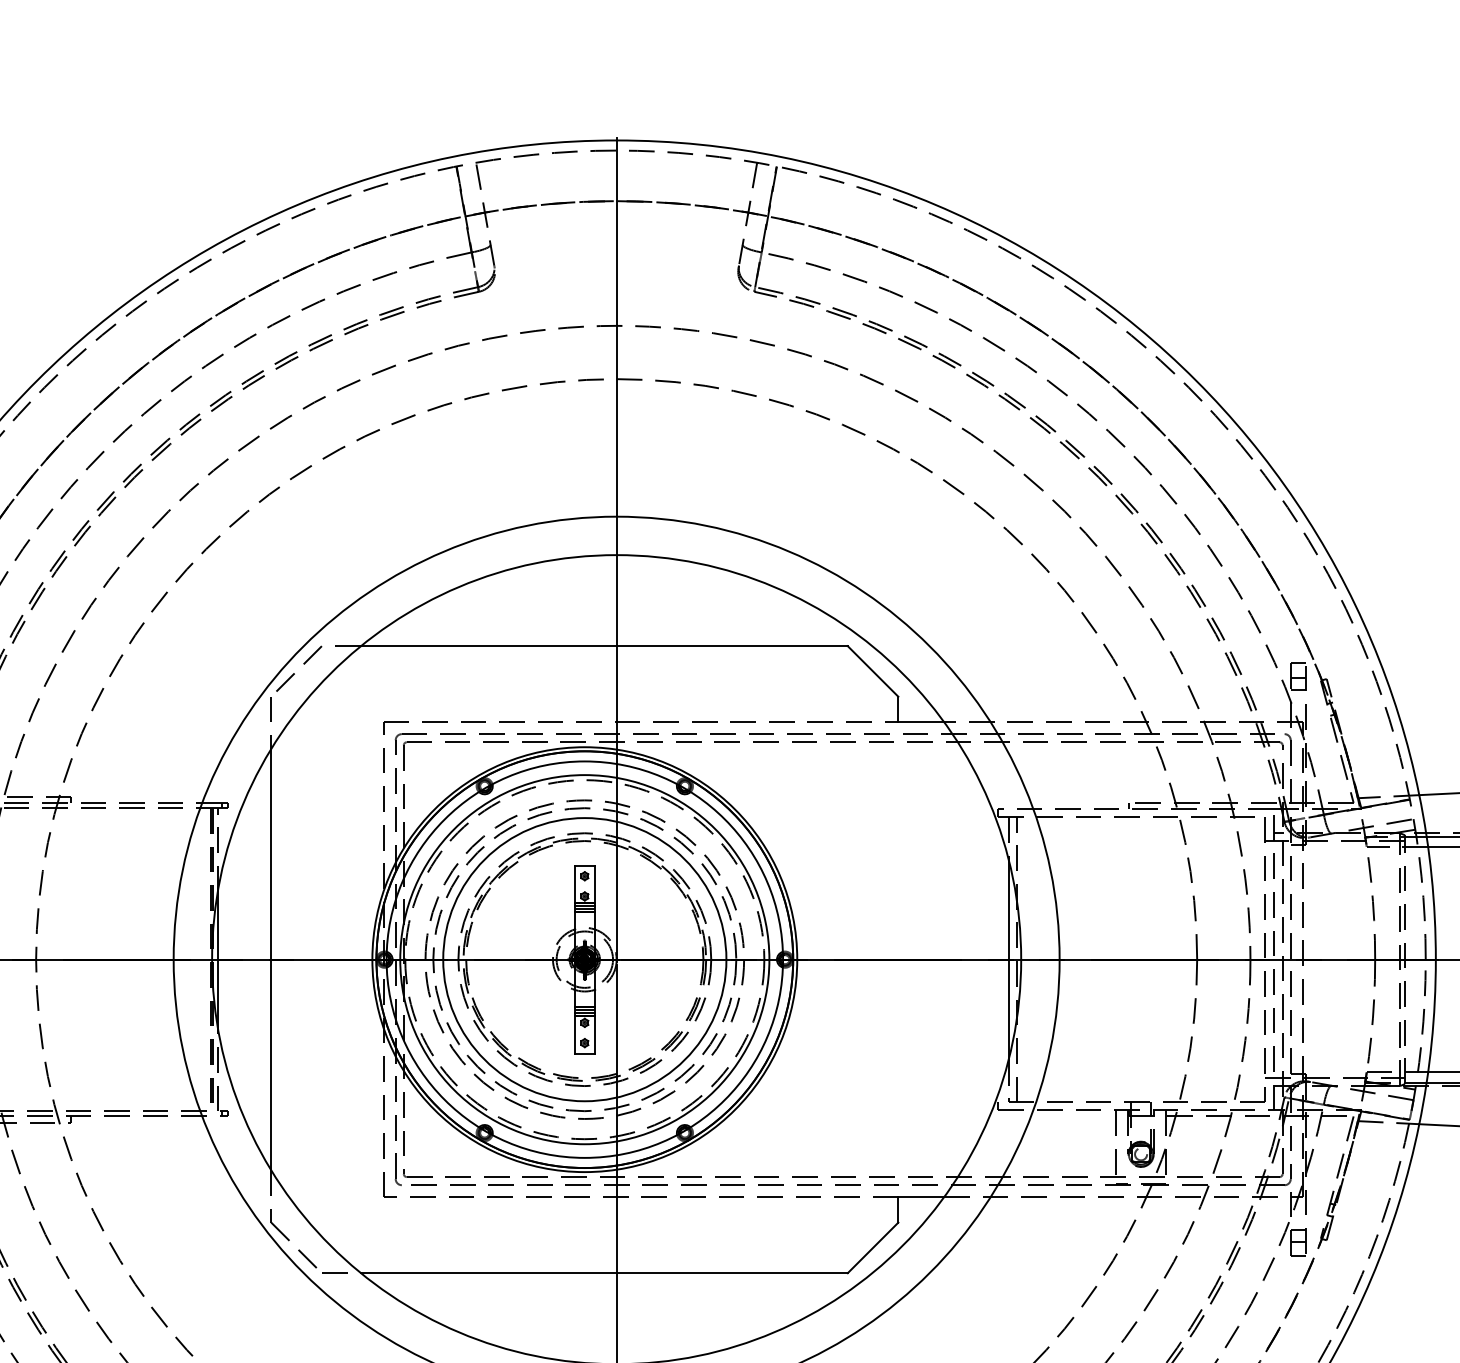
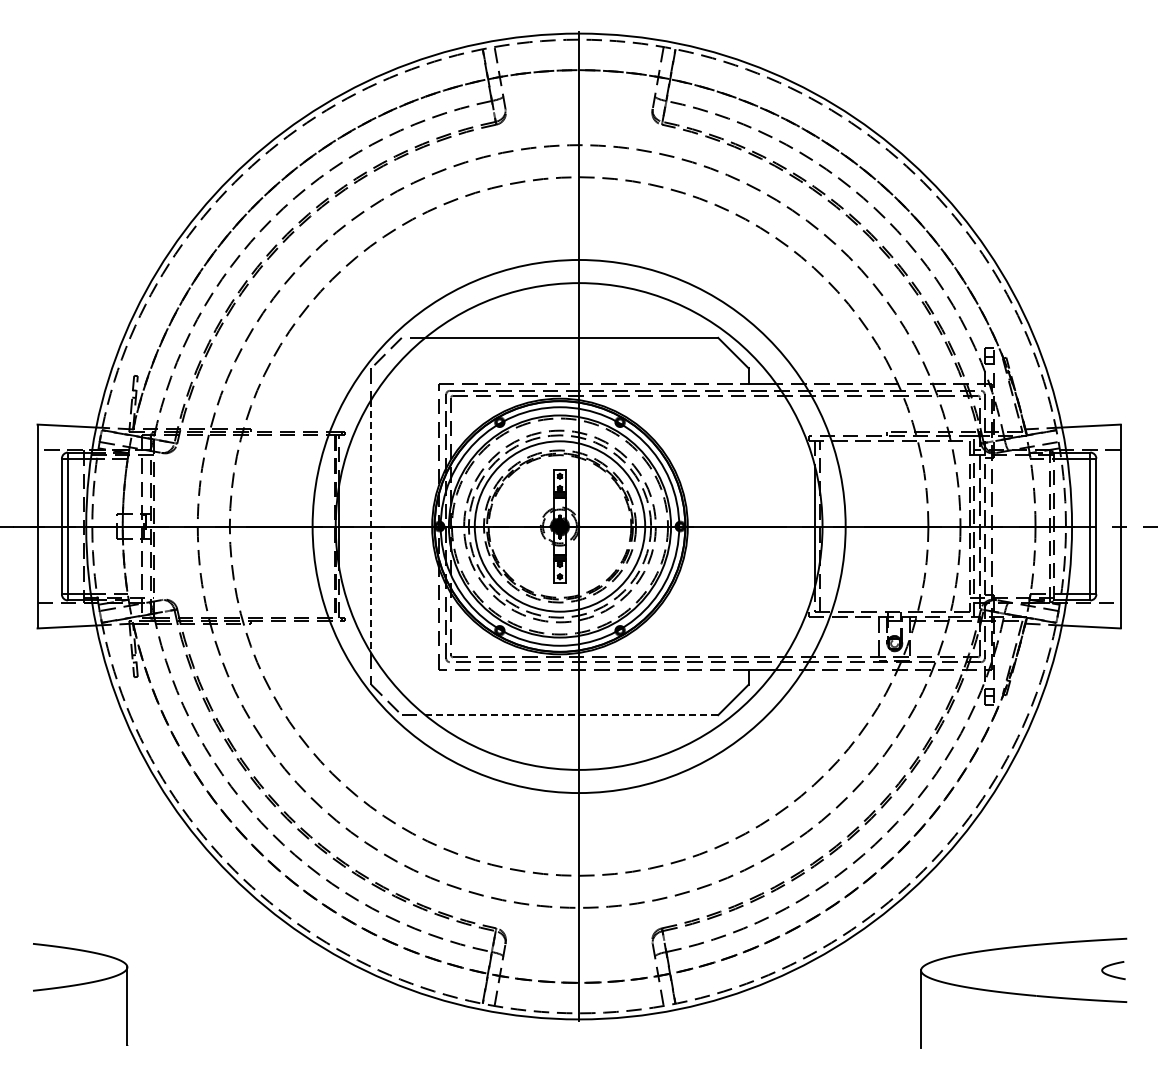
line: (271, 959) -> (371, 526), solid -> dashed
line: (605, 1273) -> (572, 715), solid -> dashed

